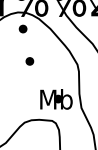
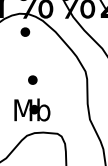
part: (29, 61) -> (32, 80), moved
text: (56, 99) -> (32, 110), moved

